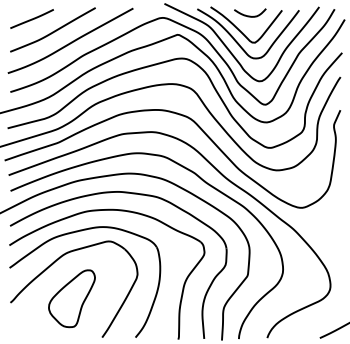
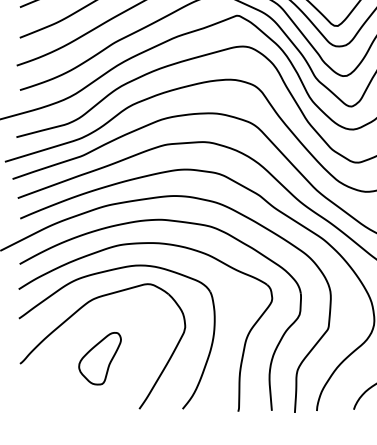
part: (71, 298) -> (99, 358), size x0.7

